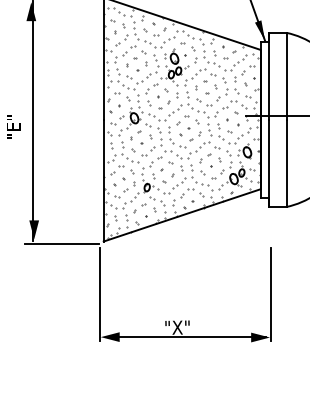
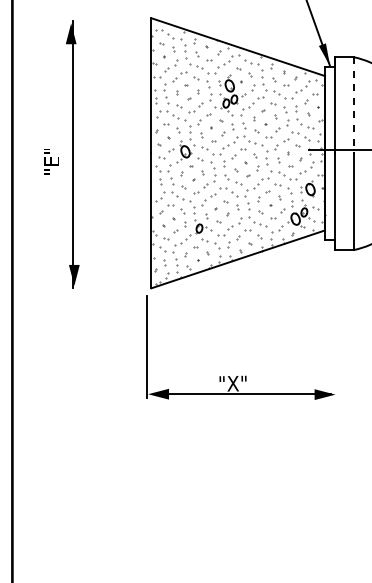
line: (287, 77) -> (354, 106), solid -> dashed
line: (61, 243) -> (104, 290), removed
line: (270, 294) -> (336, 347), removed

